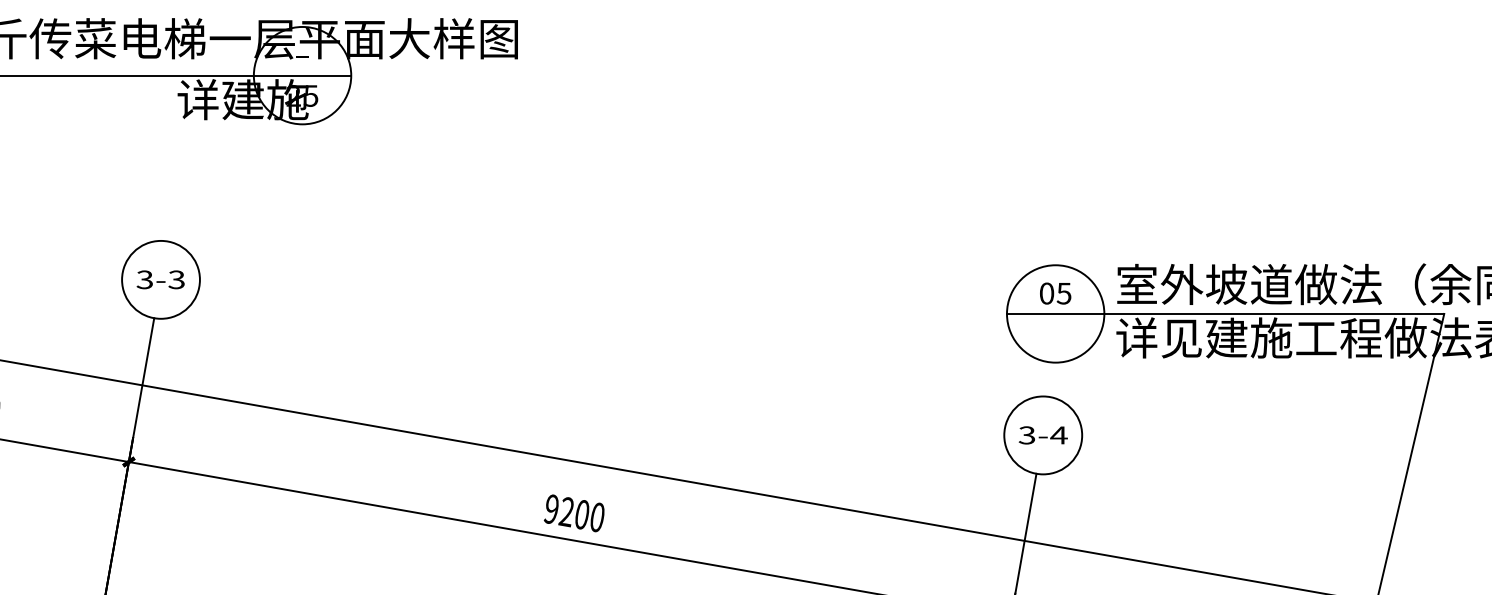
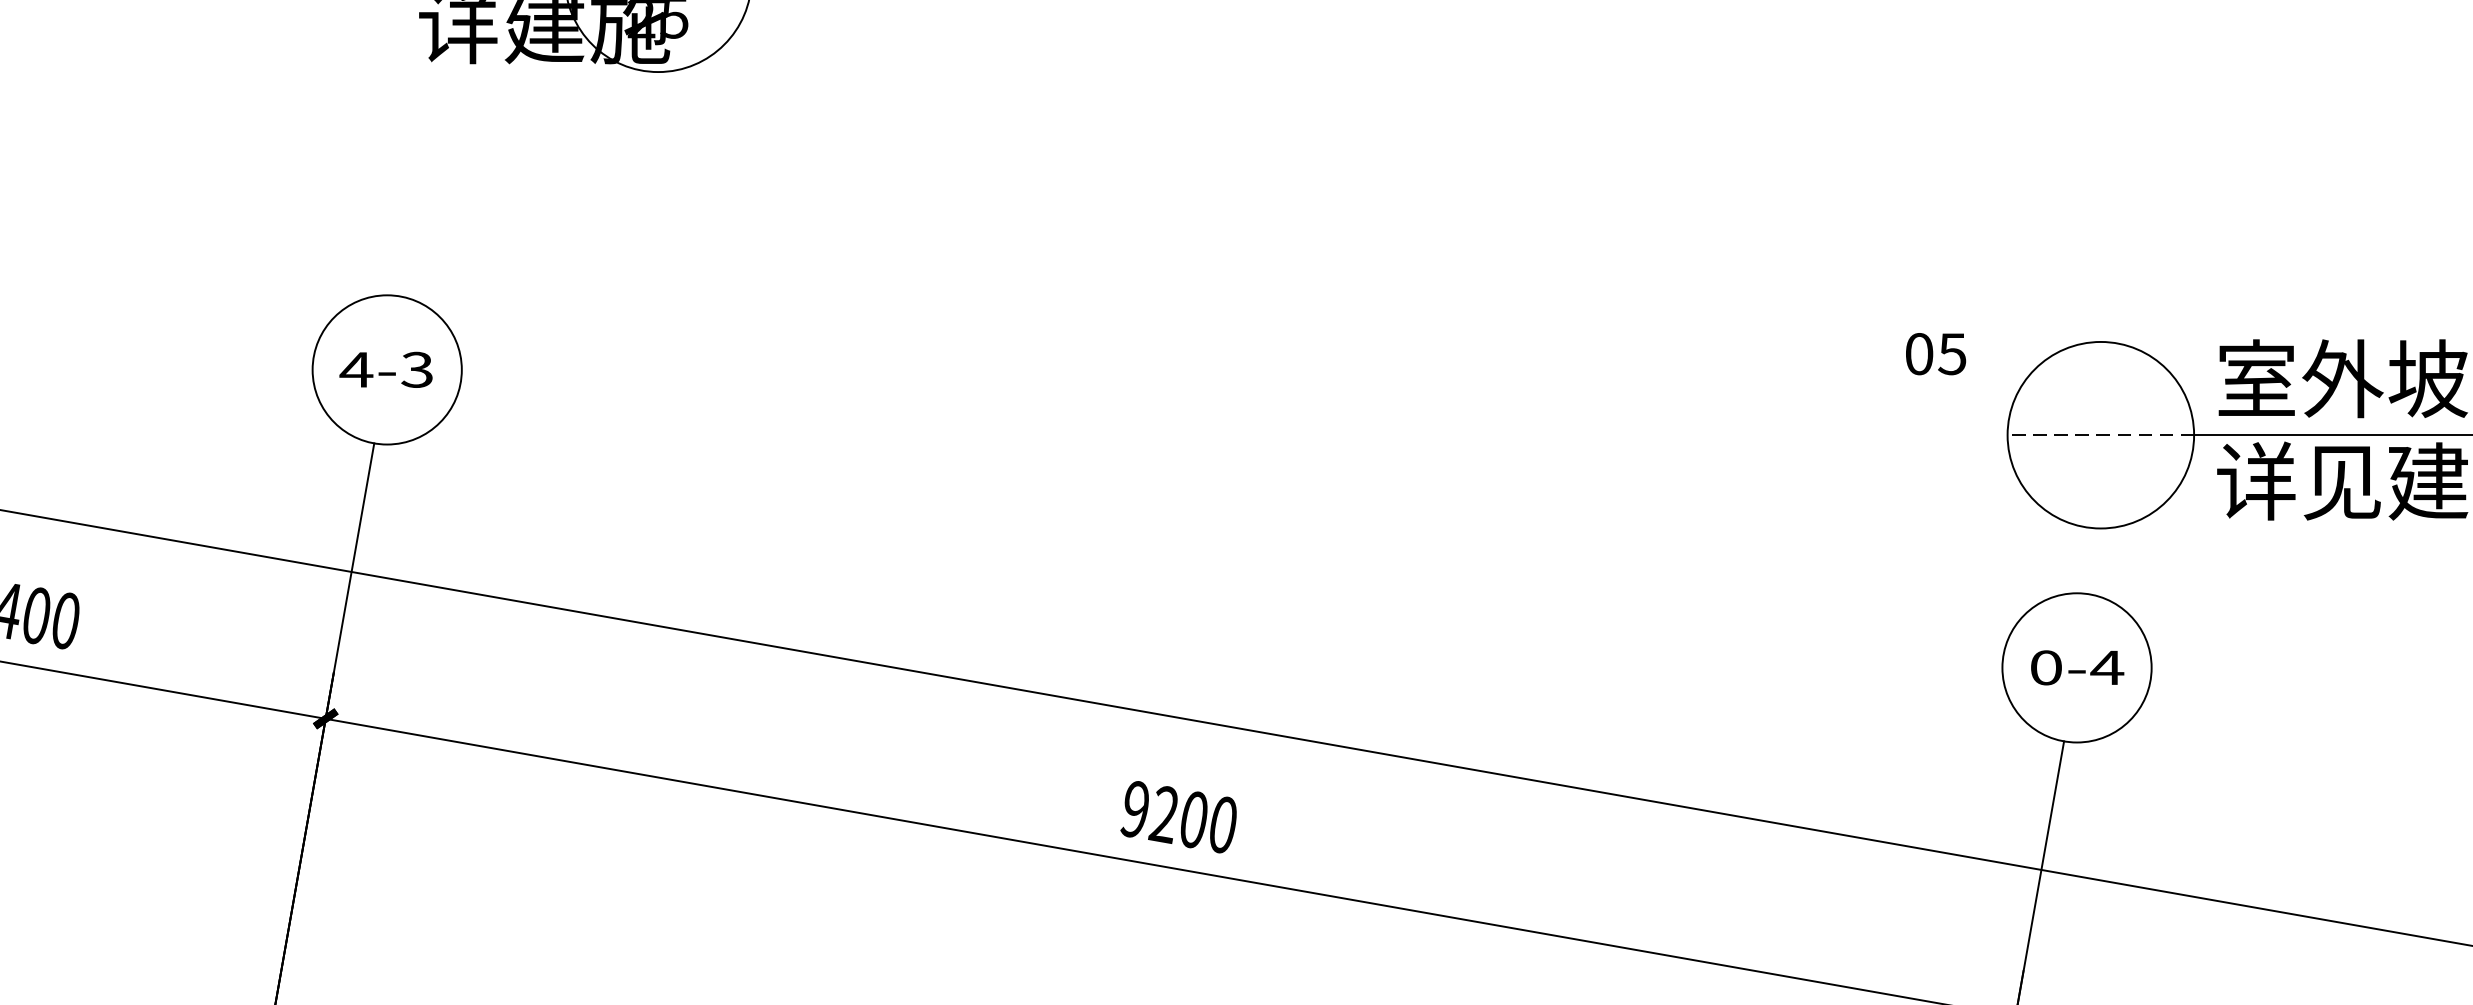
text: (144, 279) -> (355, 369), 3-3 -> 4-3
text: (1055, 293) -> (1935, 353), moved
line: (1055, 313) -> (2100, 434), solid -> dashed
text: (1026, 435) -> (2044, 668), 3-4 -> 0-4

